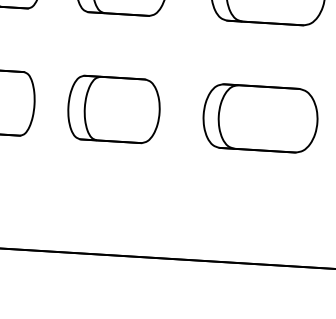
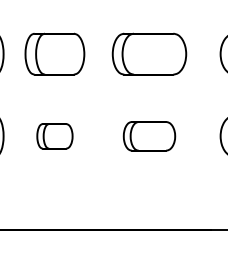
part: (113, 109) -> (54, 136), size x0.6
part: (260, 118) -> (149, 136), size x0.7

